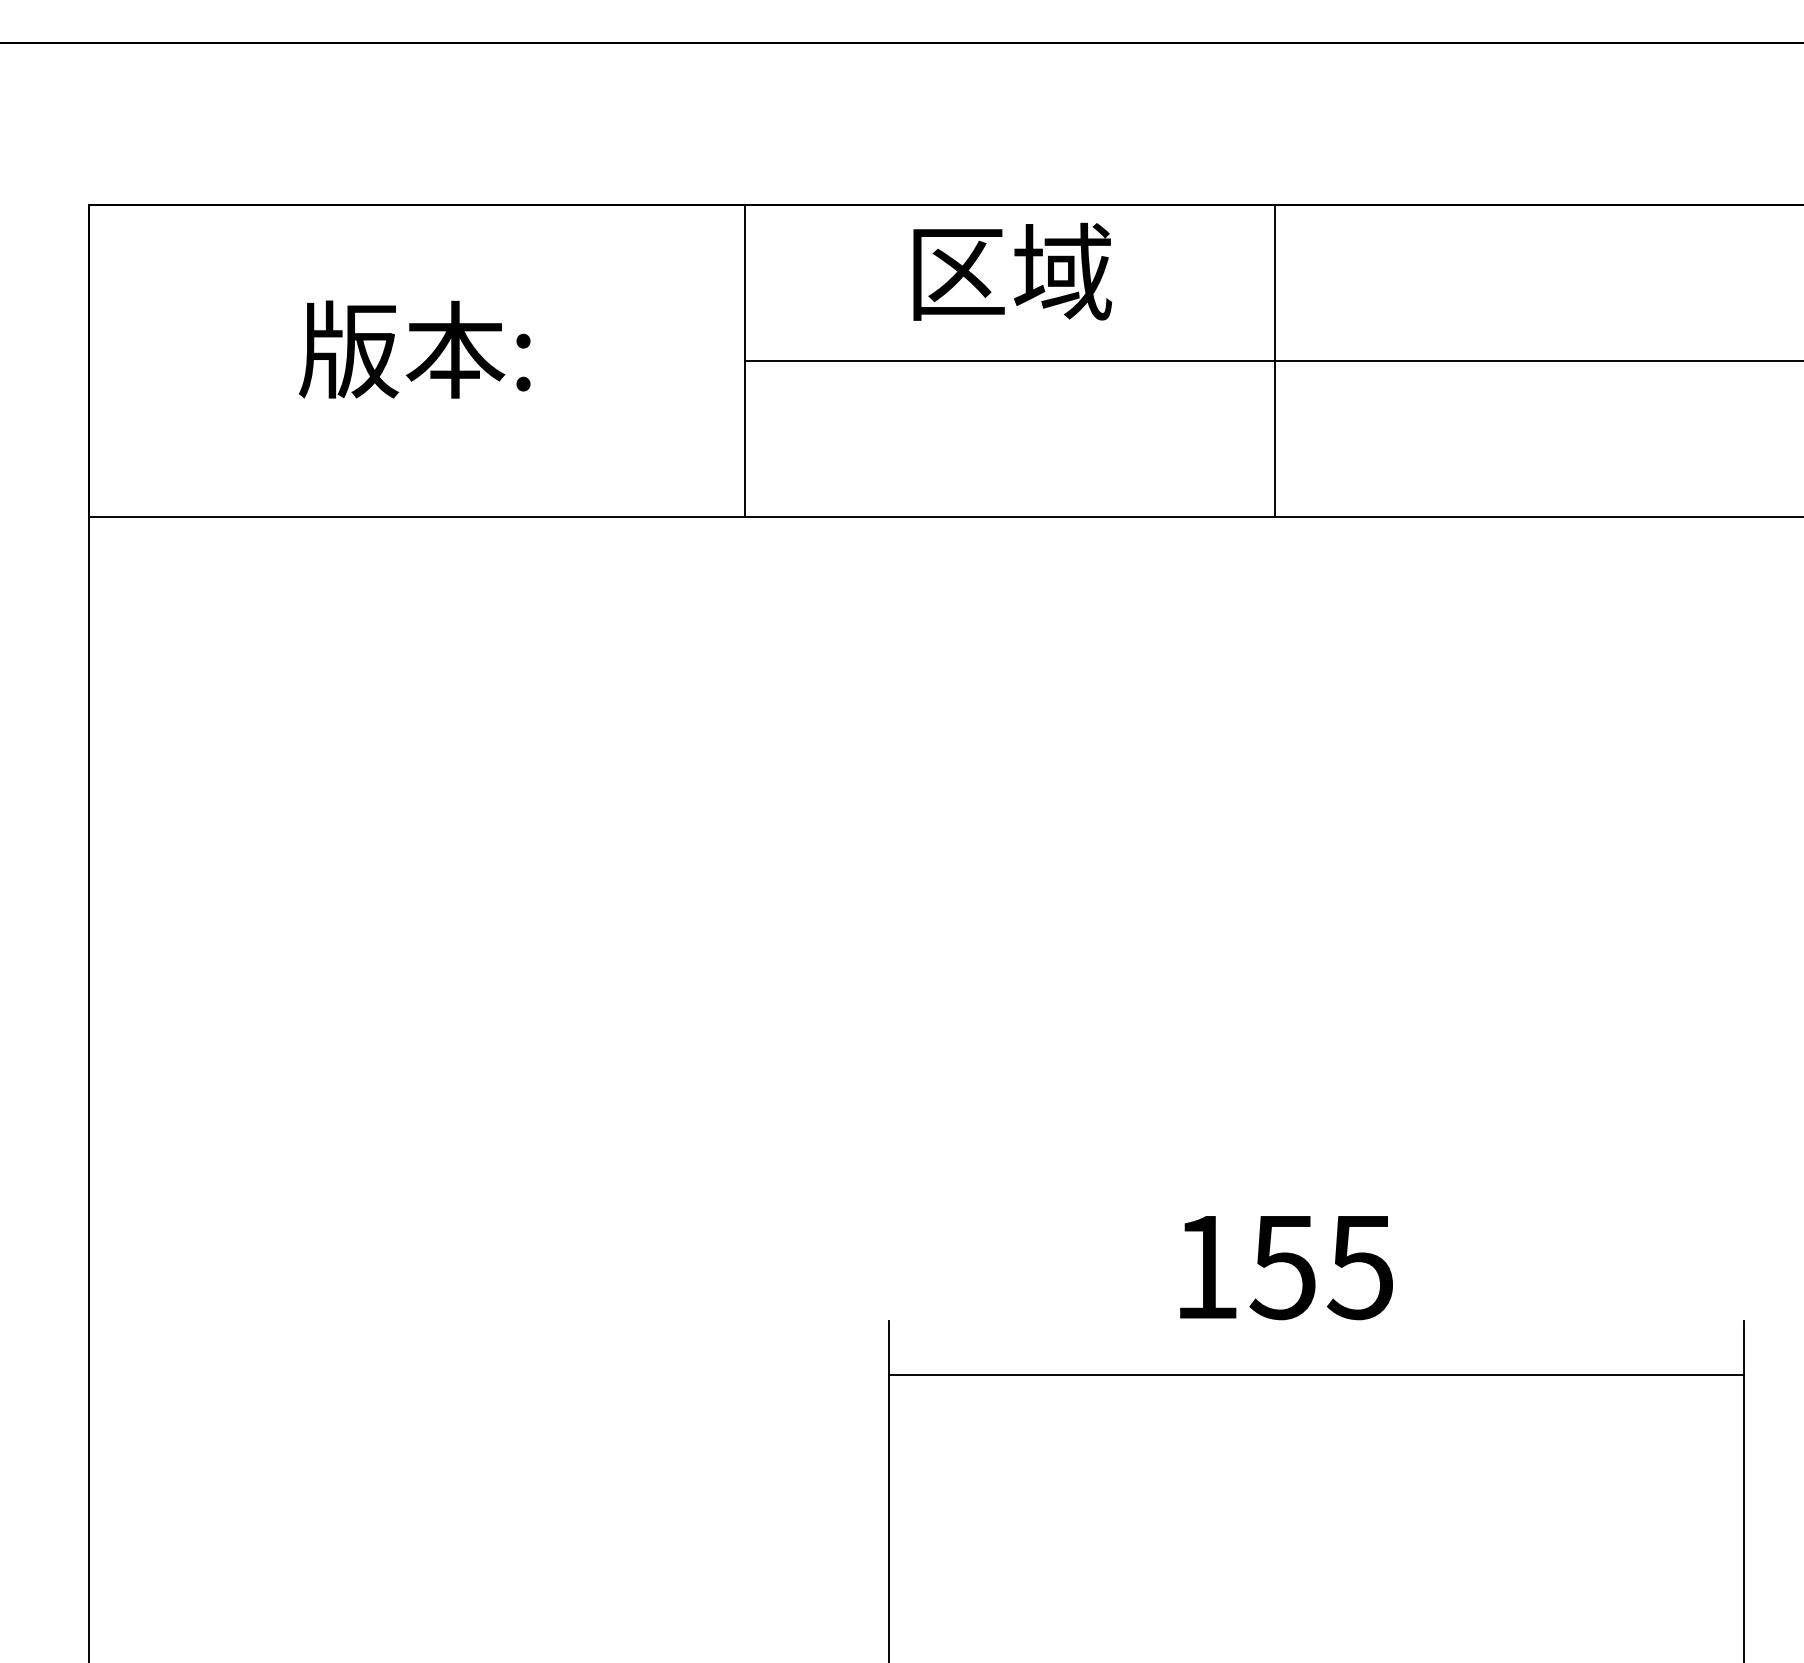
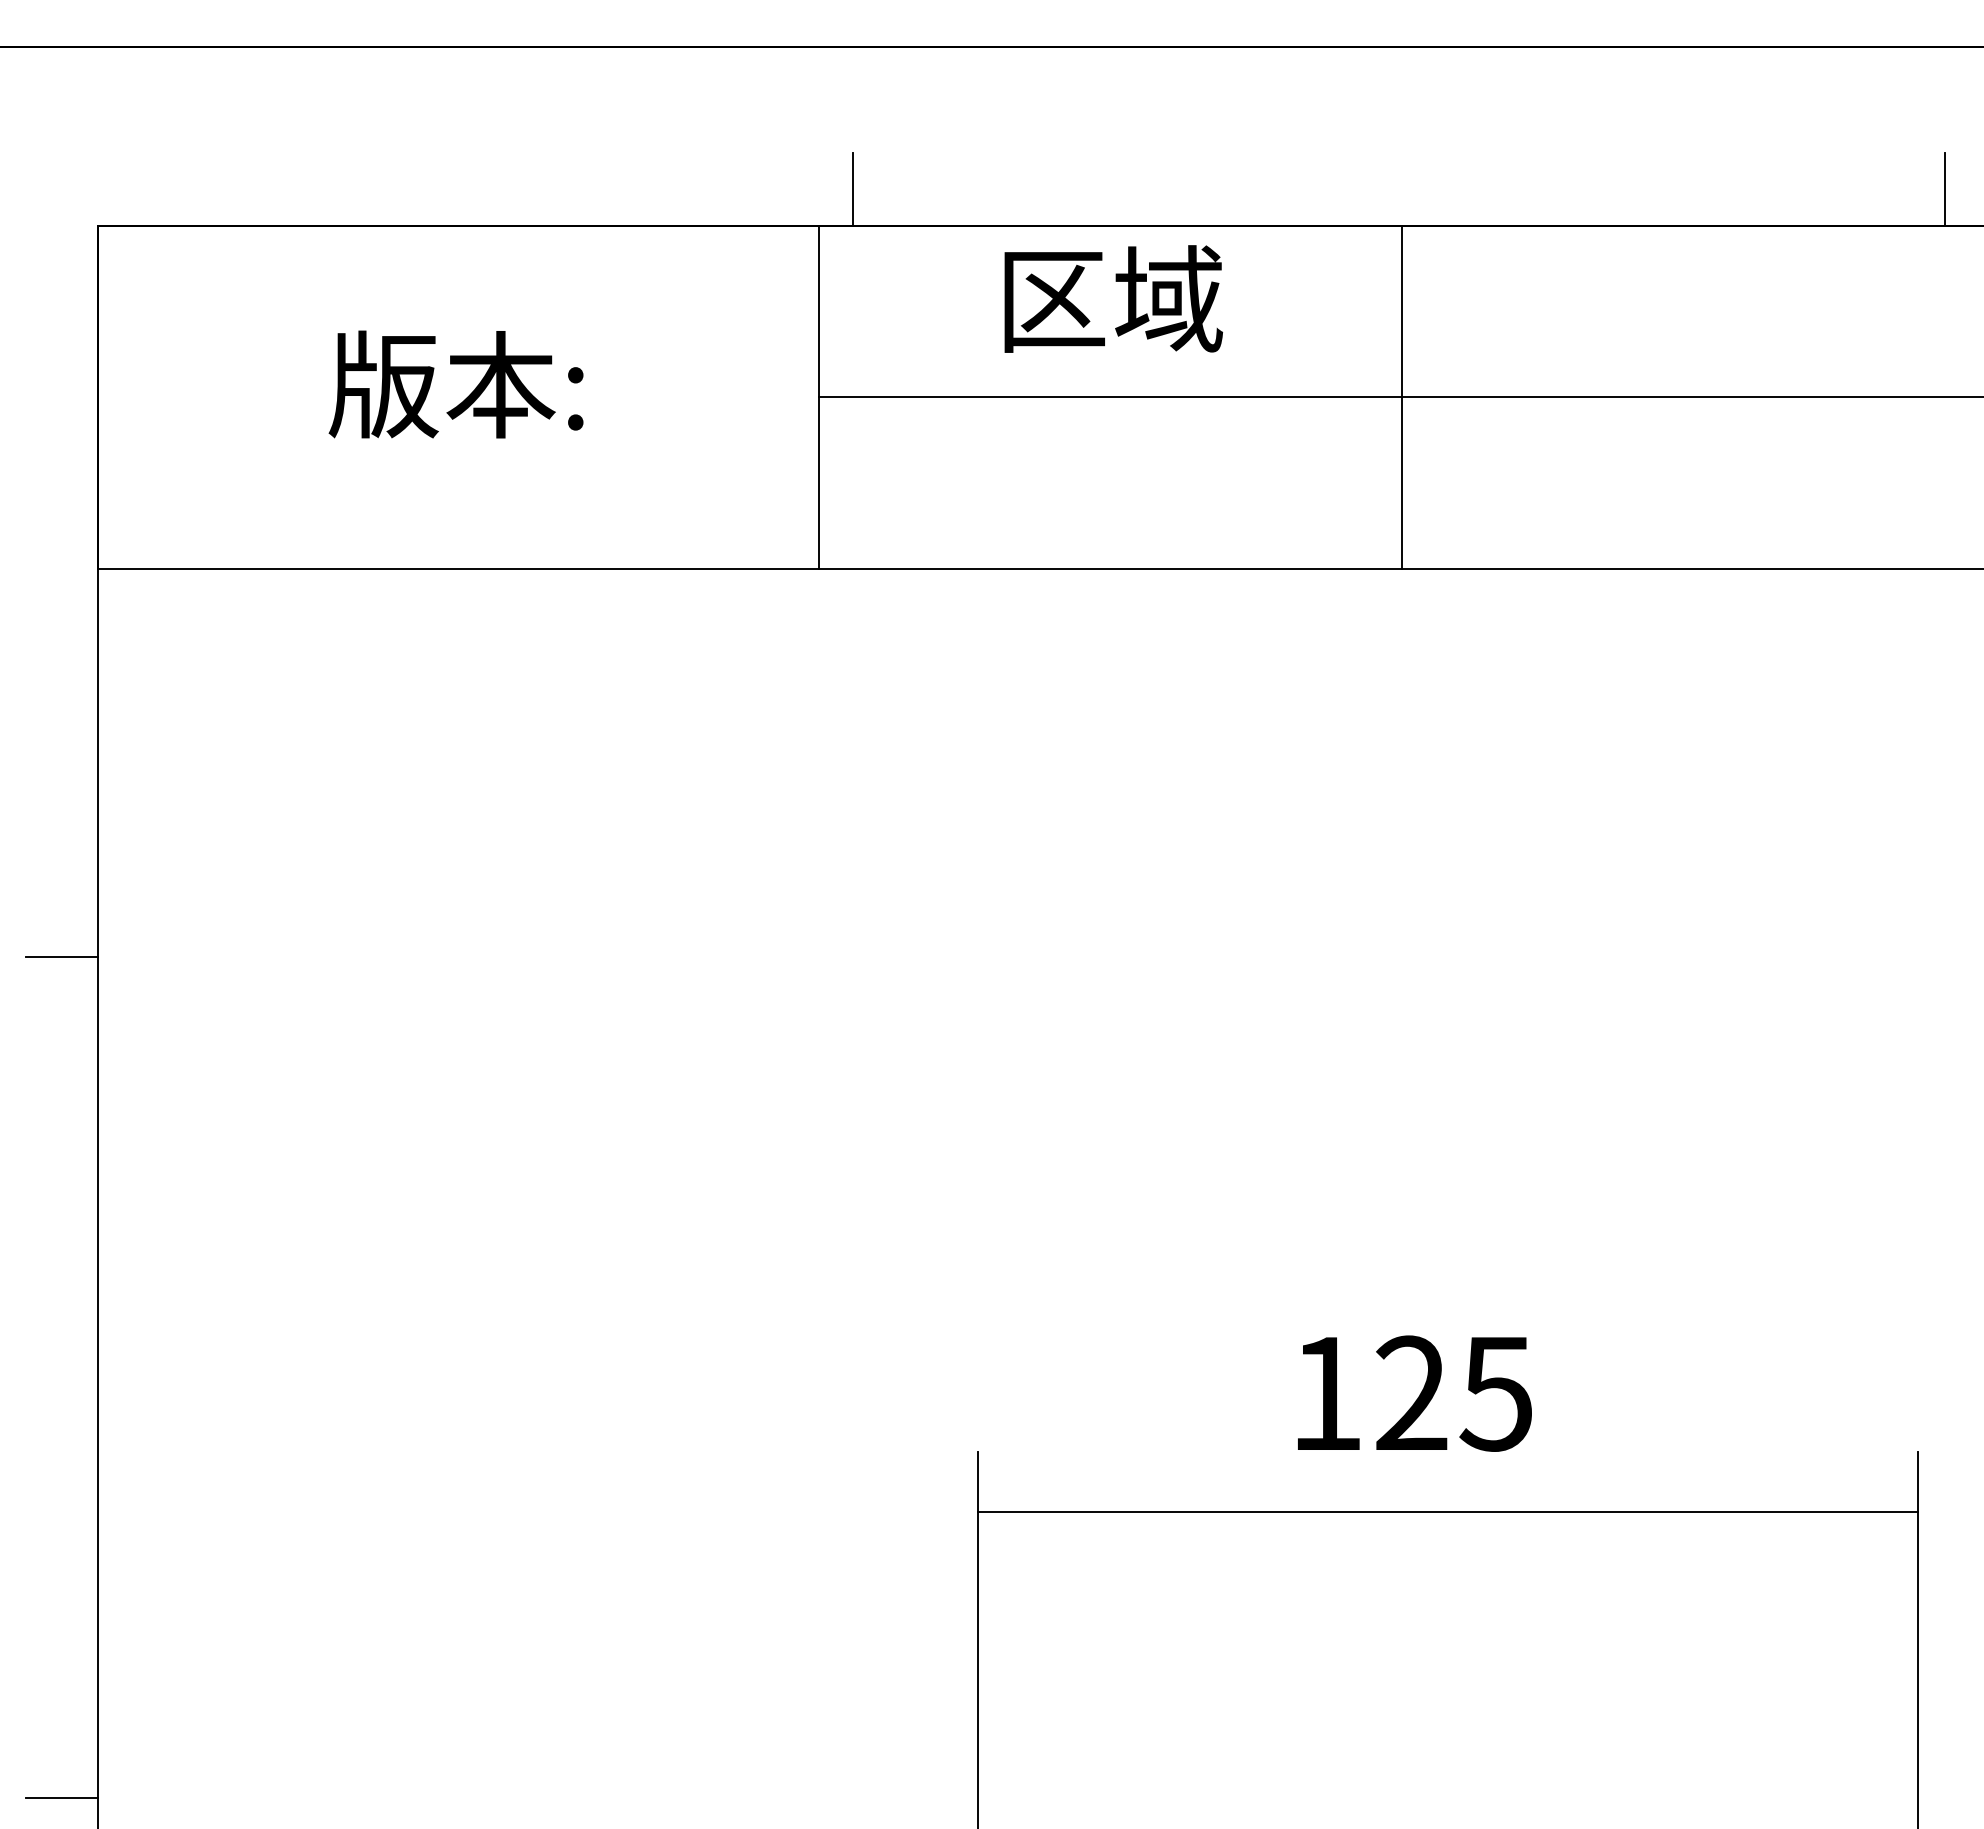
line: (776, 171) -> (853, 188), added
line: (1768, 171) -> (1944, 188), added
line: (55, 869) -> (61, 956), added
text: (1282, 1267) -> (1410, 1393), 155 -> 125
line: (55, 1635) -> (61, 1798), added

